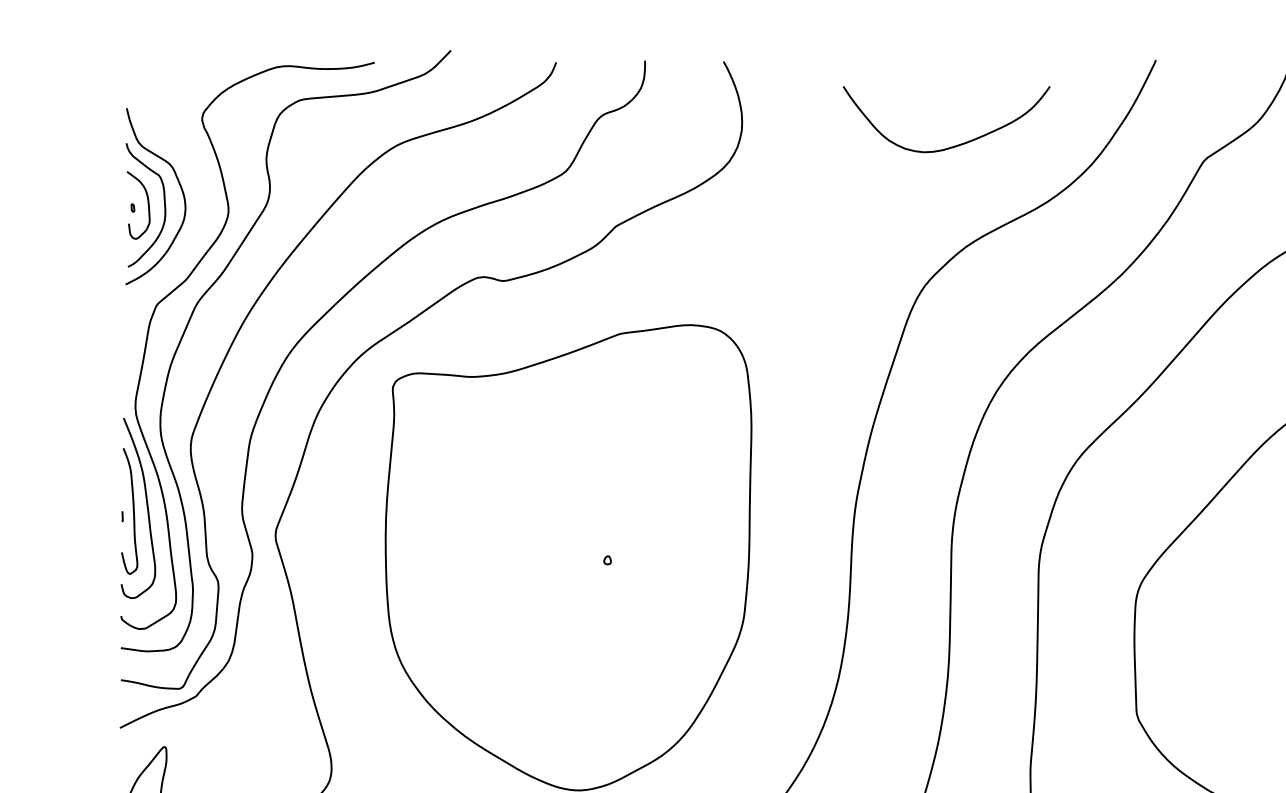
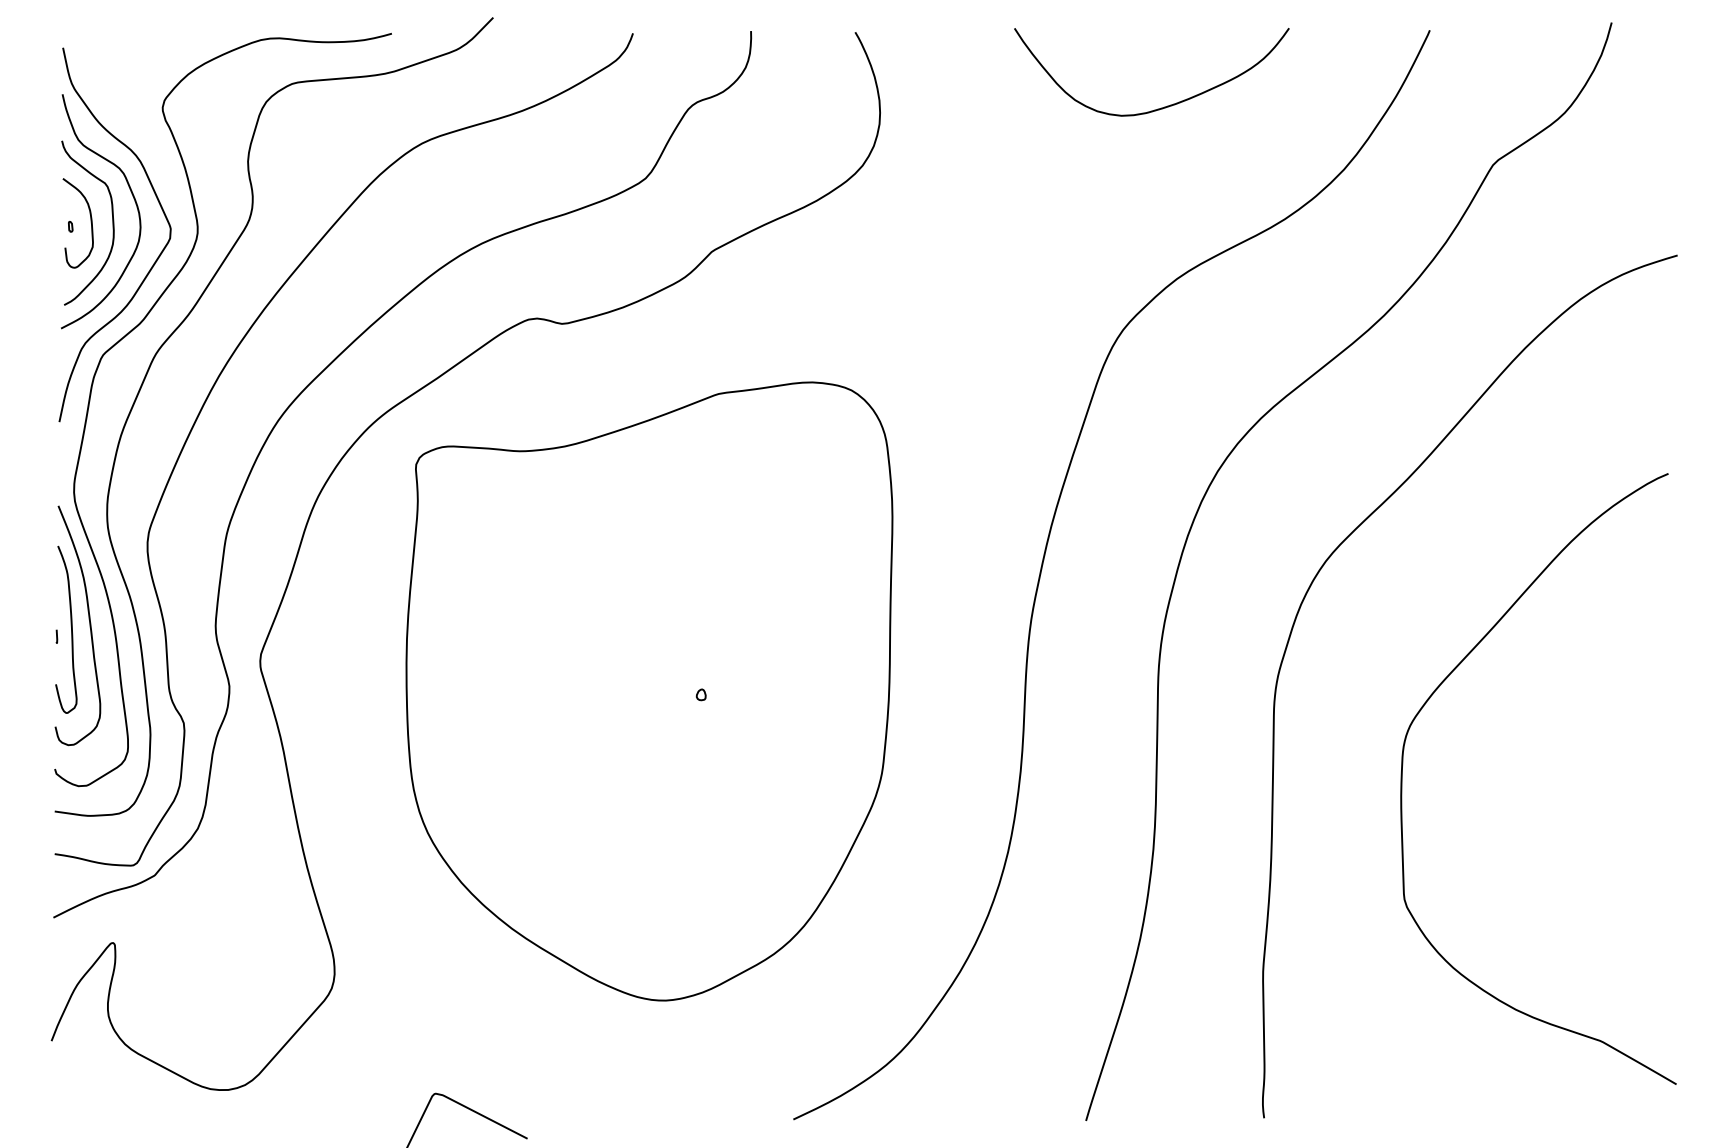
curve: (956, 145) -> (1164, 106), moved
curve: (196, 234) -> (154, 261), added

